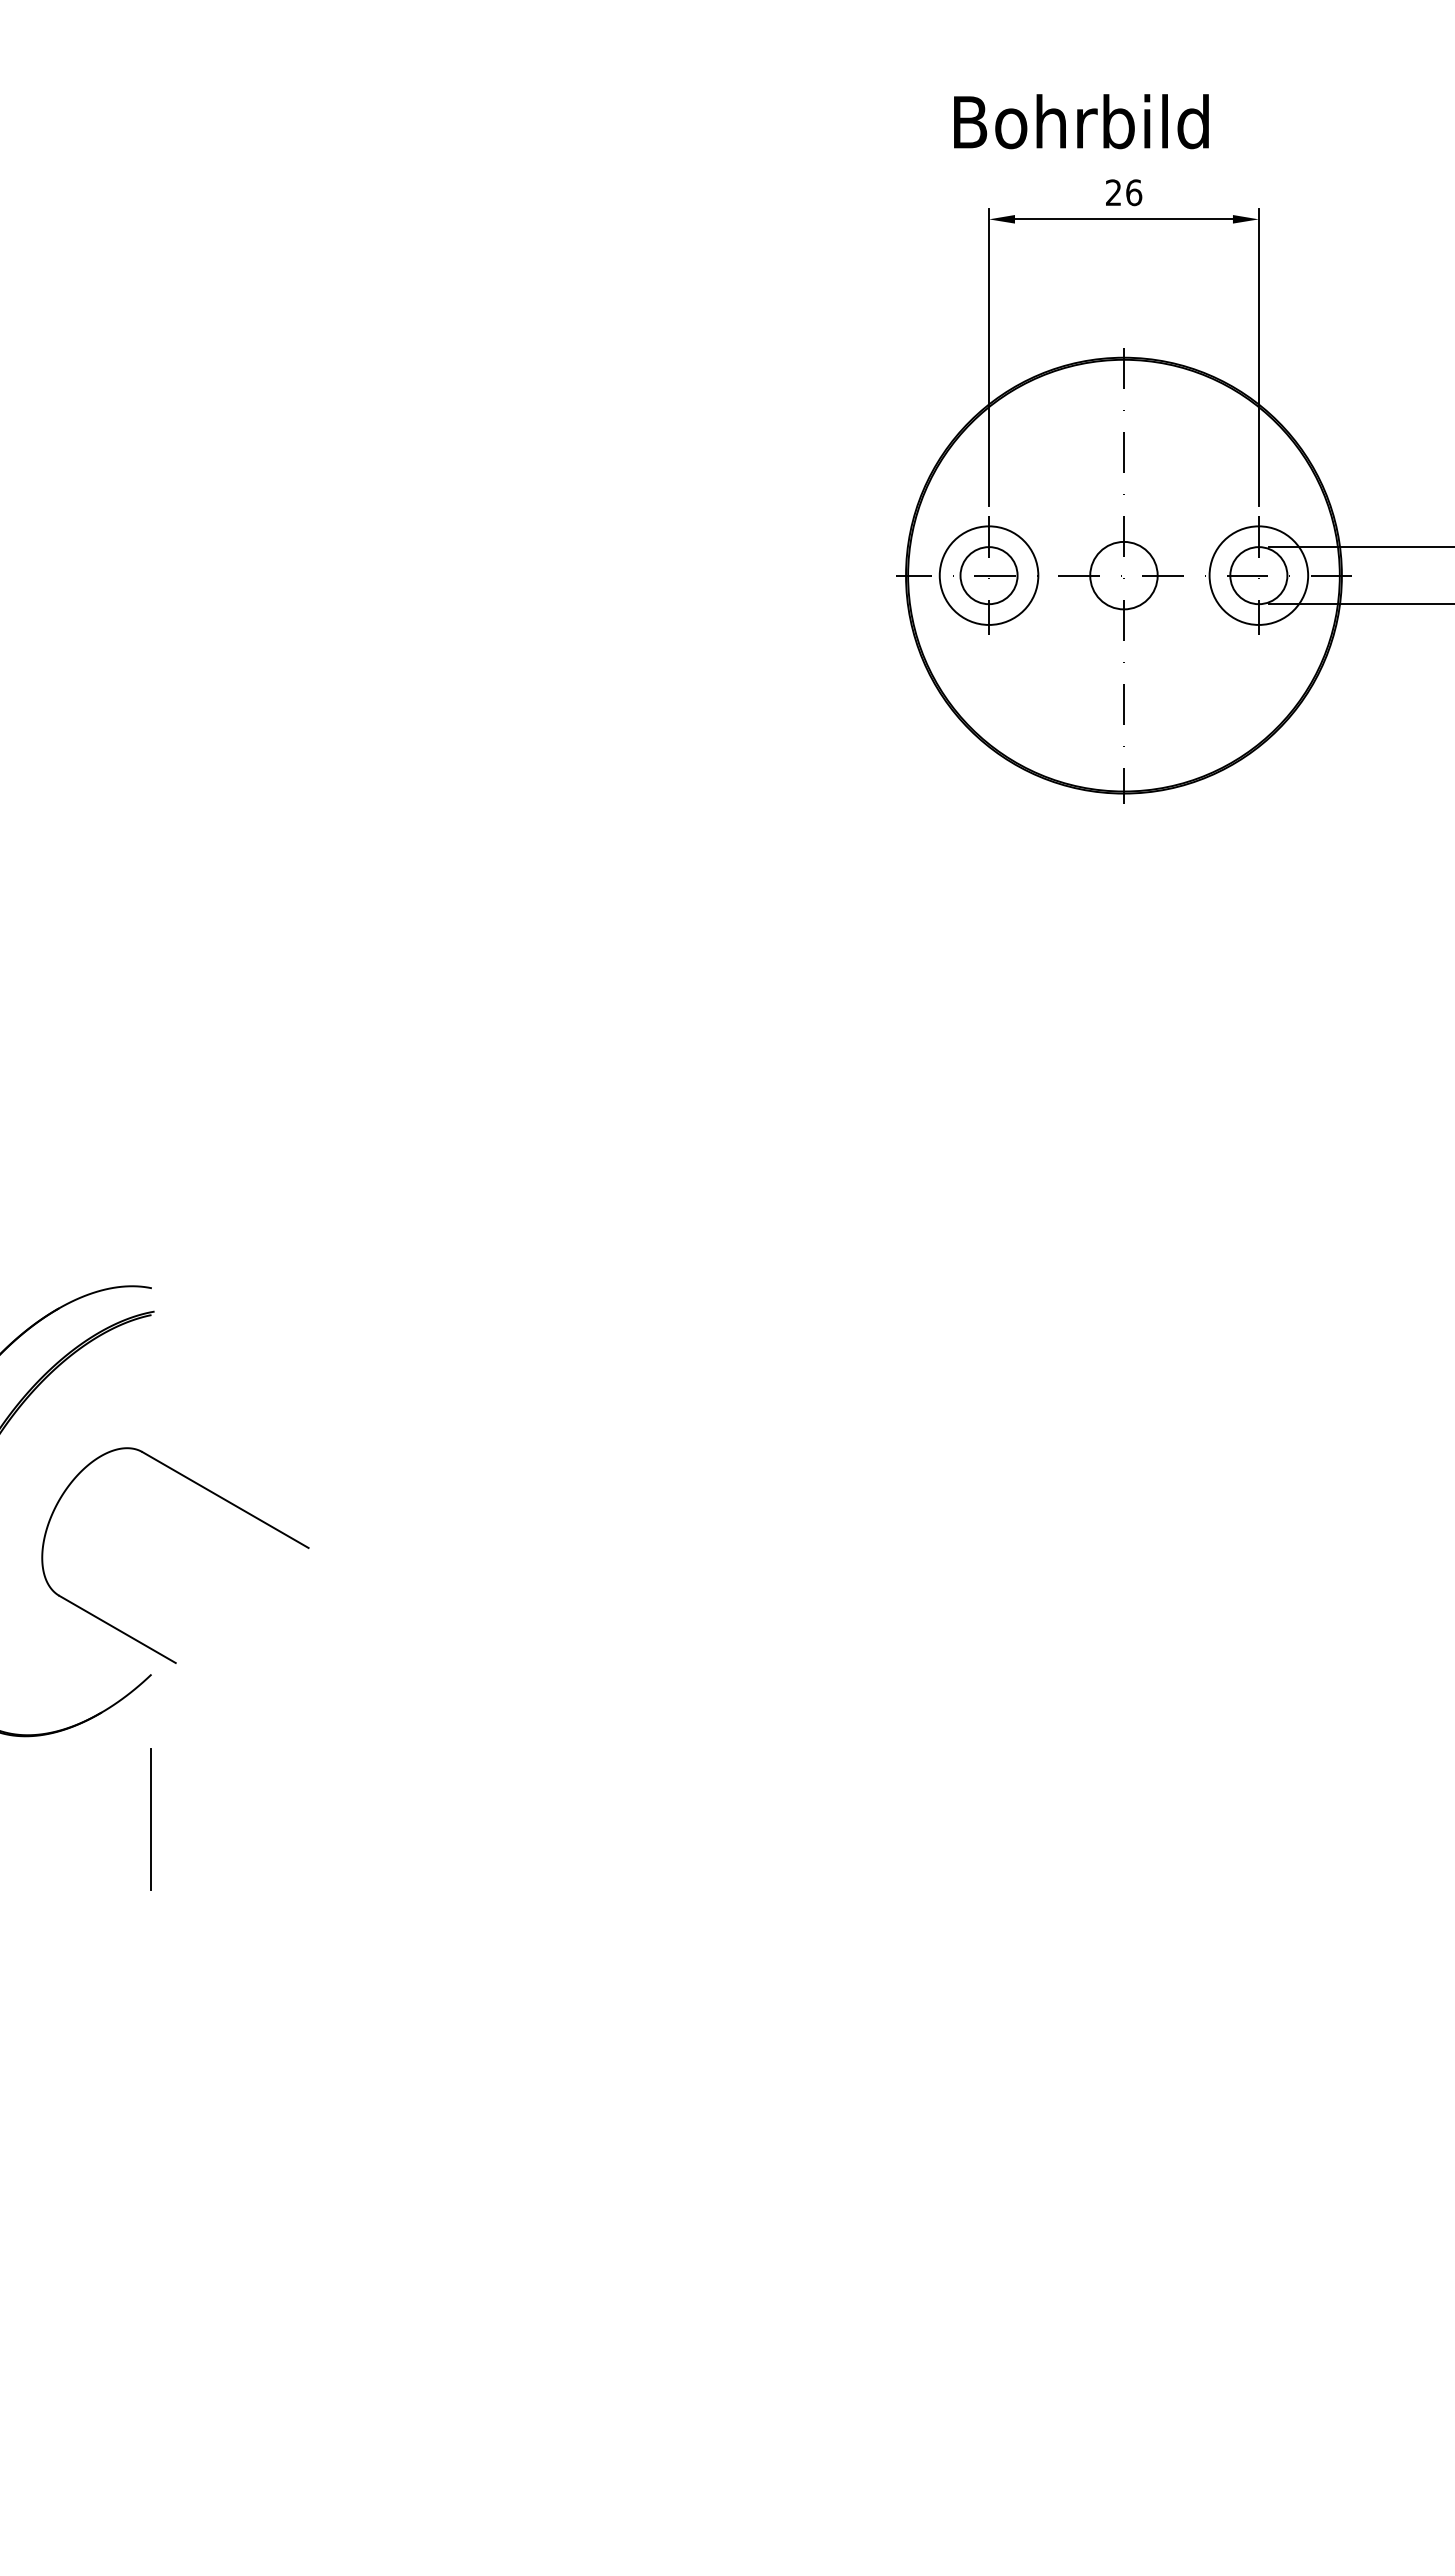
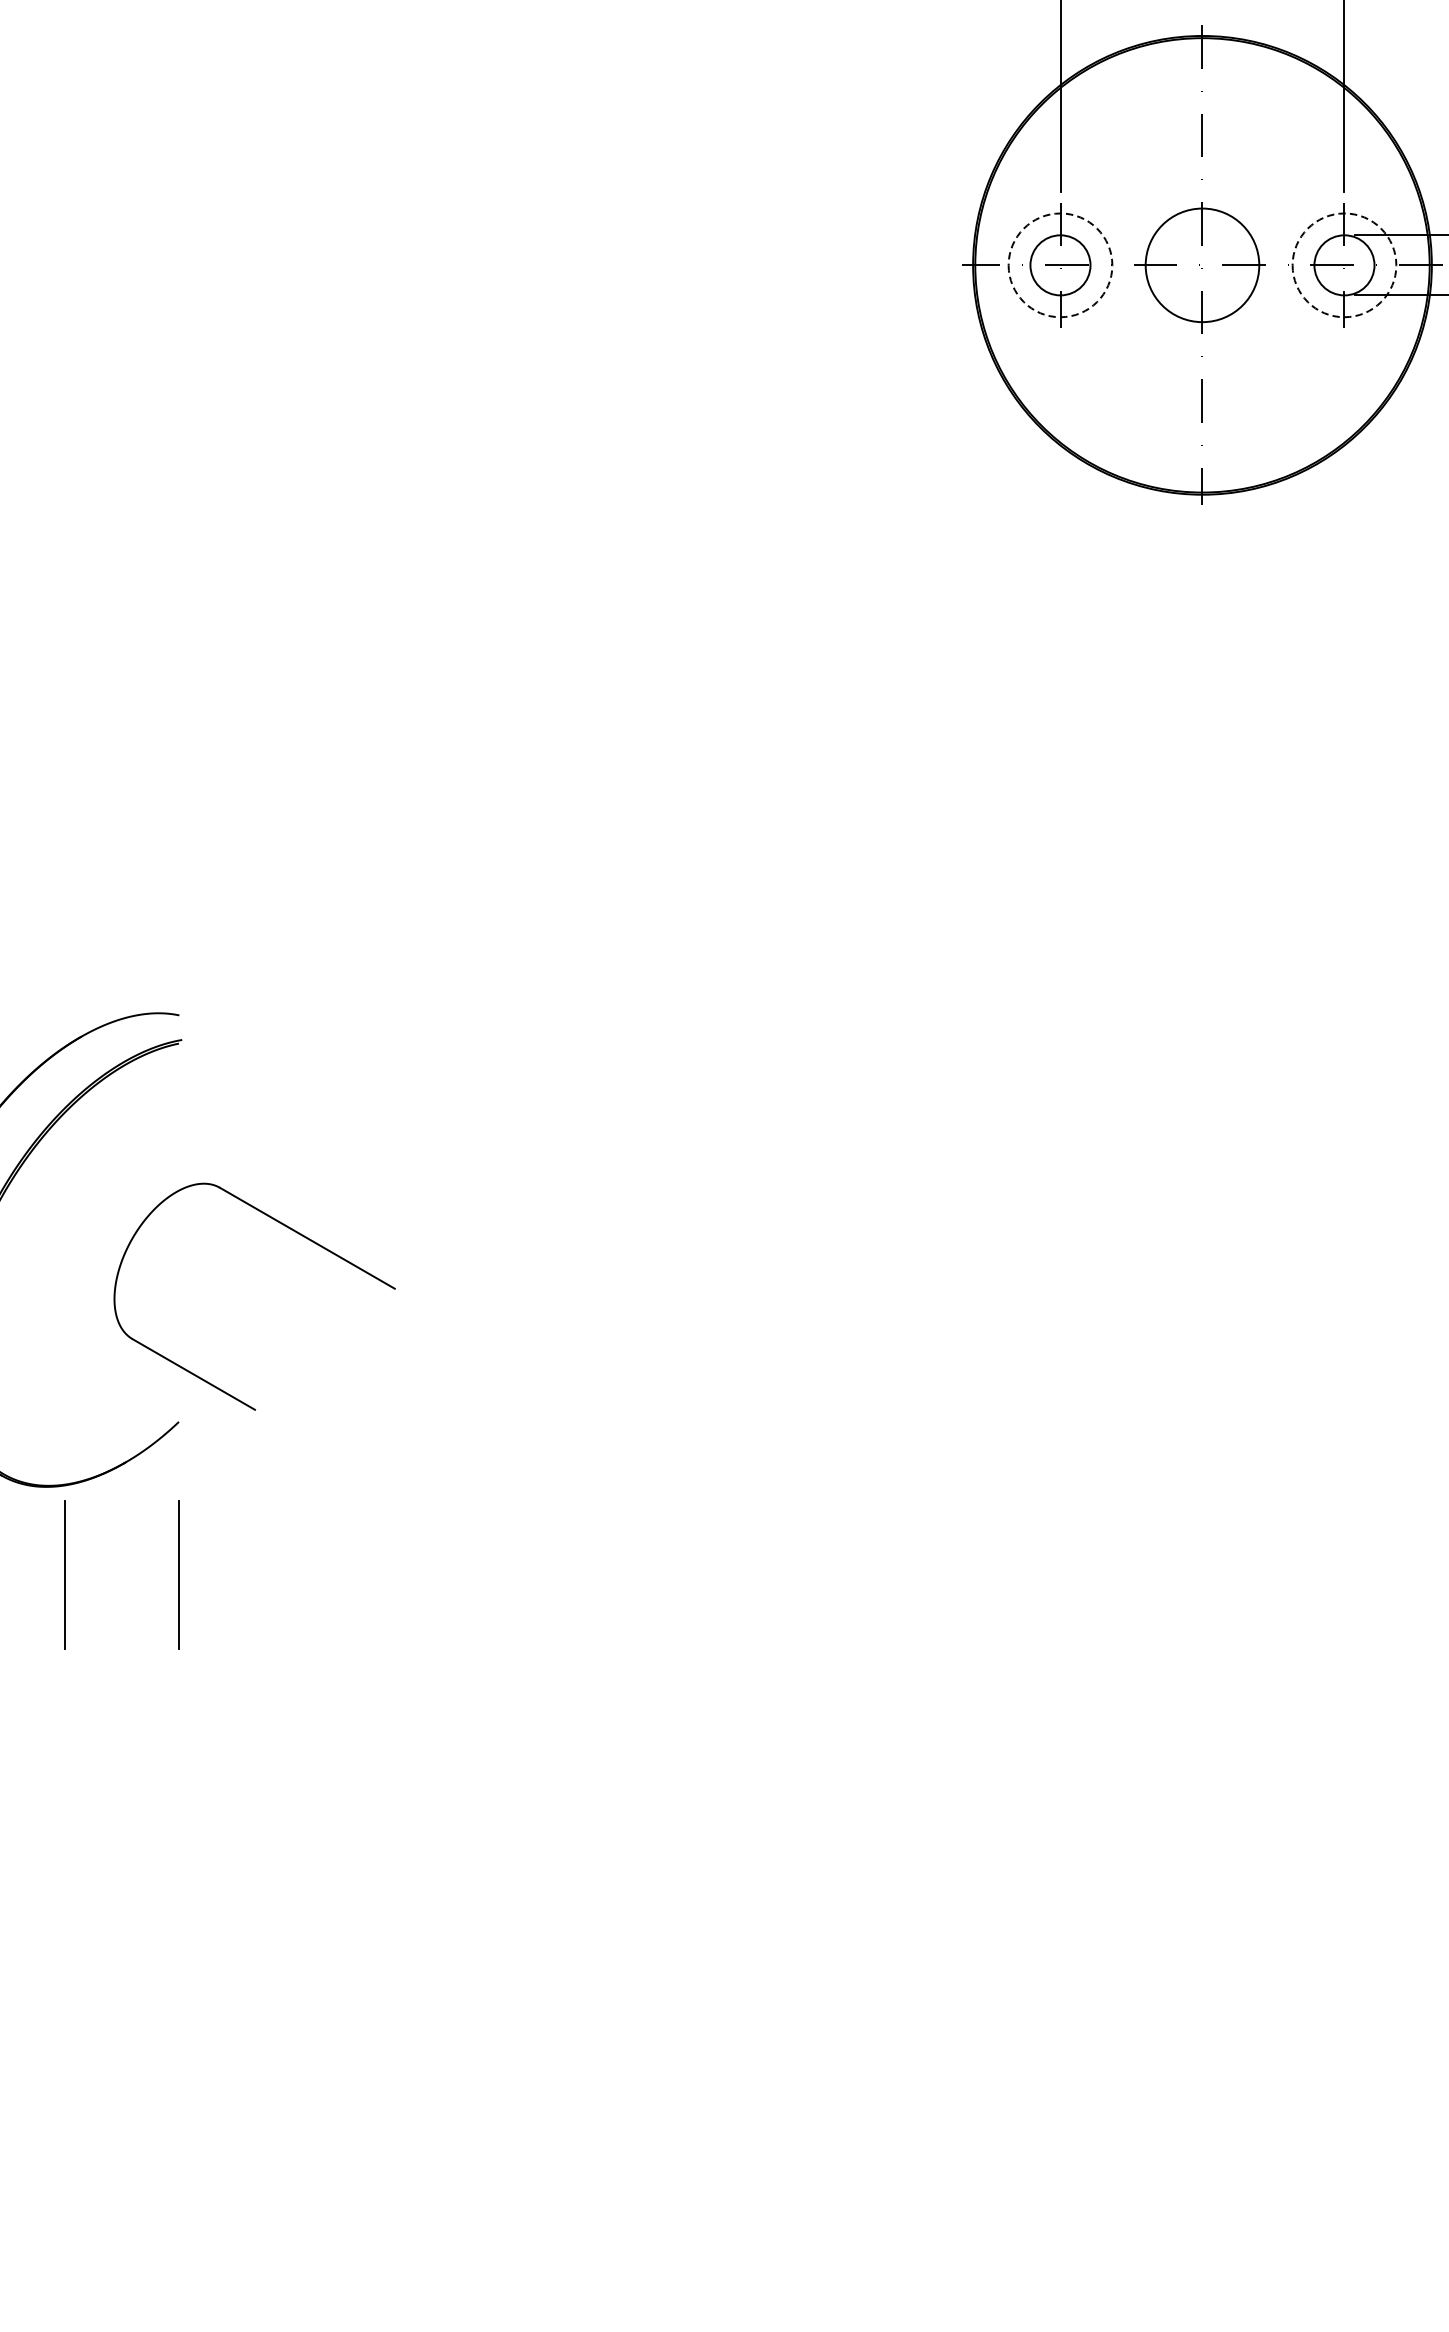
circle: (988, 575) -> (1059, 265), solid -> dashed
circle: (1123, 575) -> (1201, 265), size x1.6
circle: (1258, 575) -> (1344, 265), solid -> dashed
part: (213, 1494) -> (294, 1232), moved
line: (42, 1819) -> (64, 1574), added

